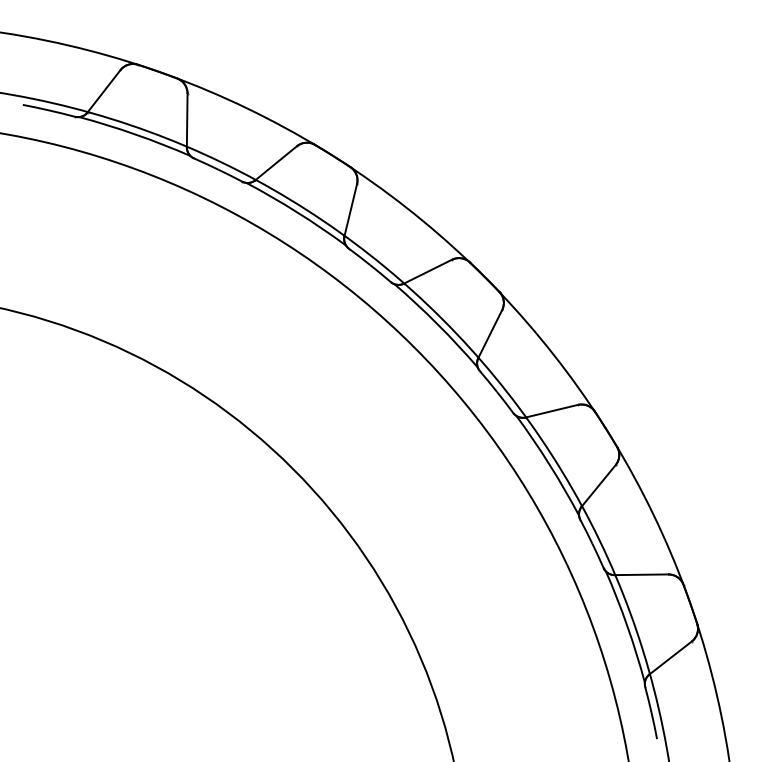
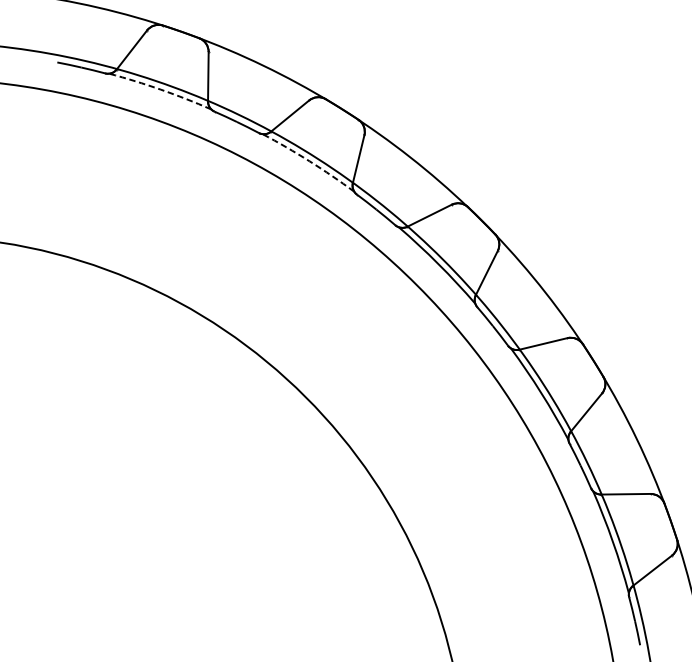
arc: (135, 134) -> (160, 89), solid -> dashed
arc: (297, 212) -> (309, 161), solid -> dashed

